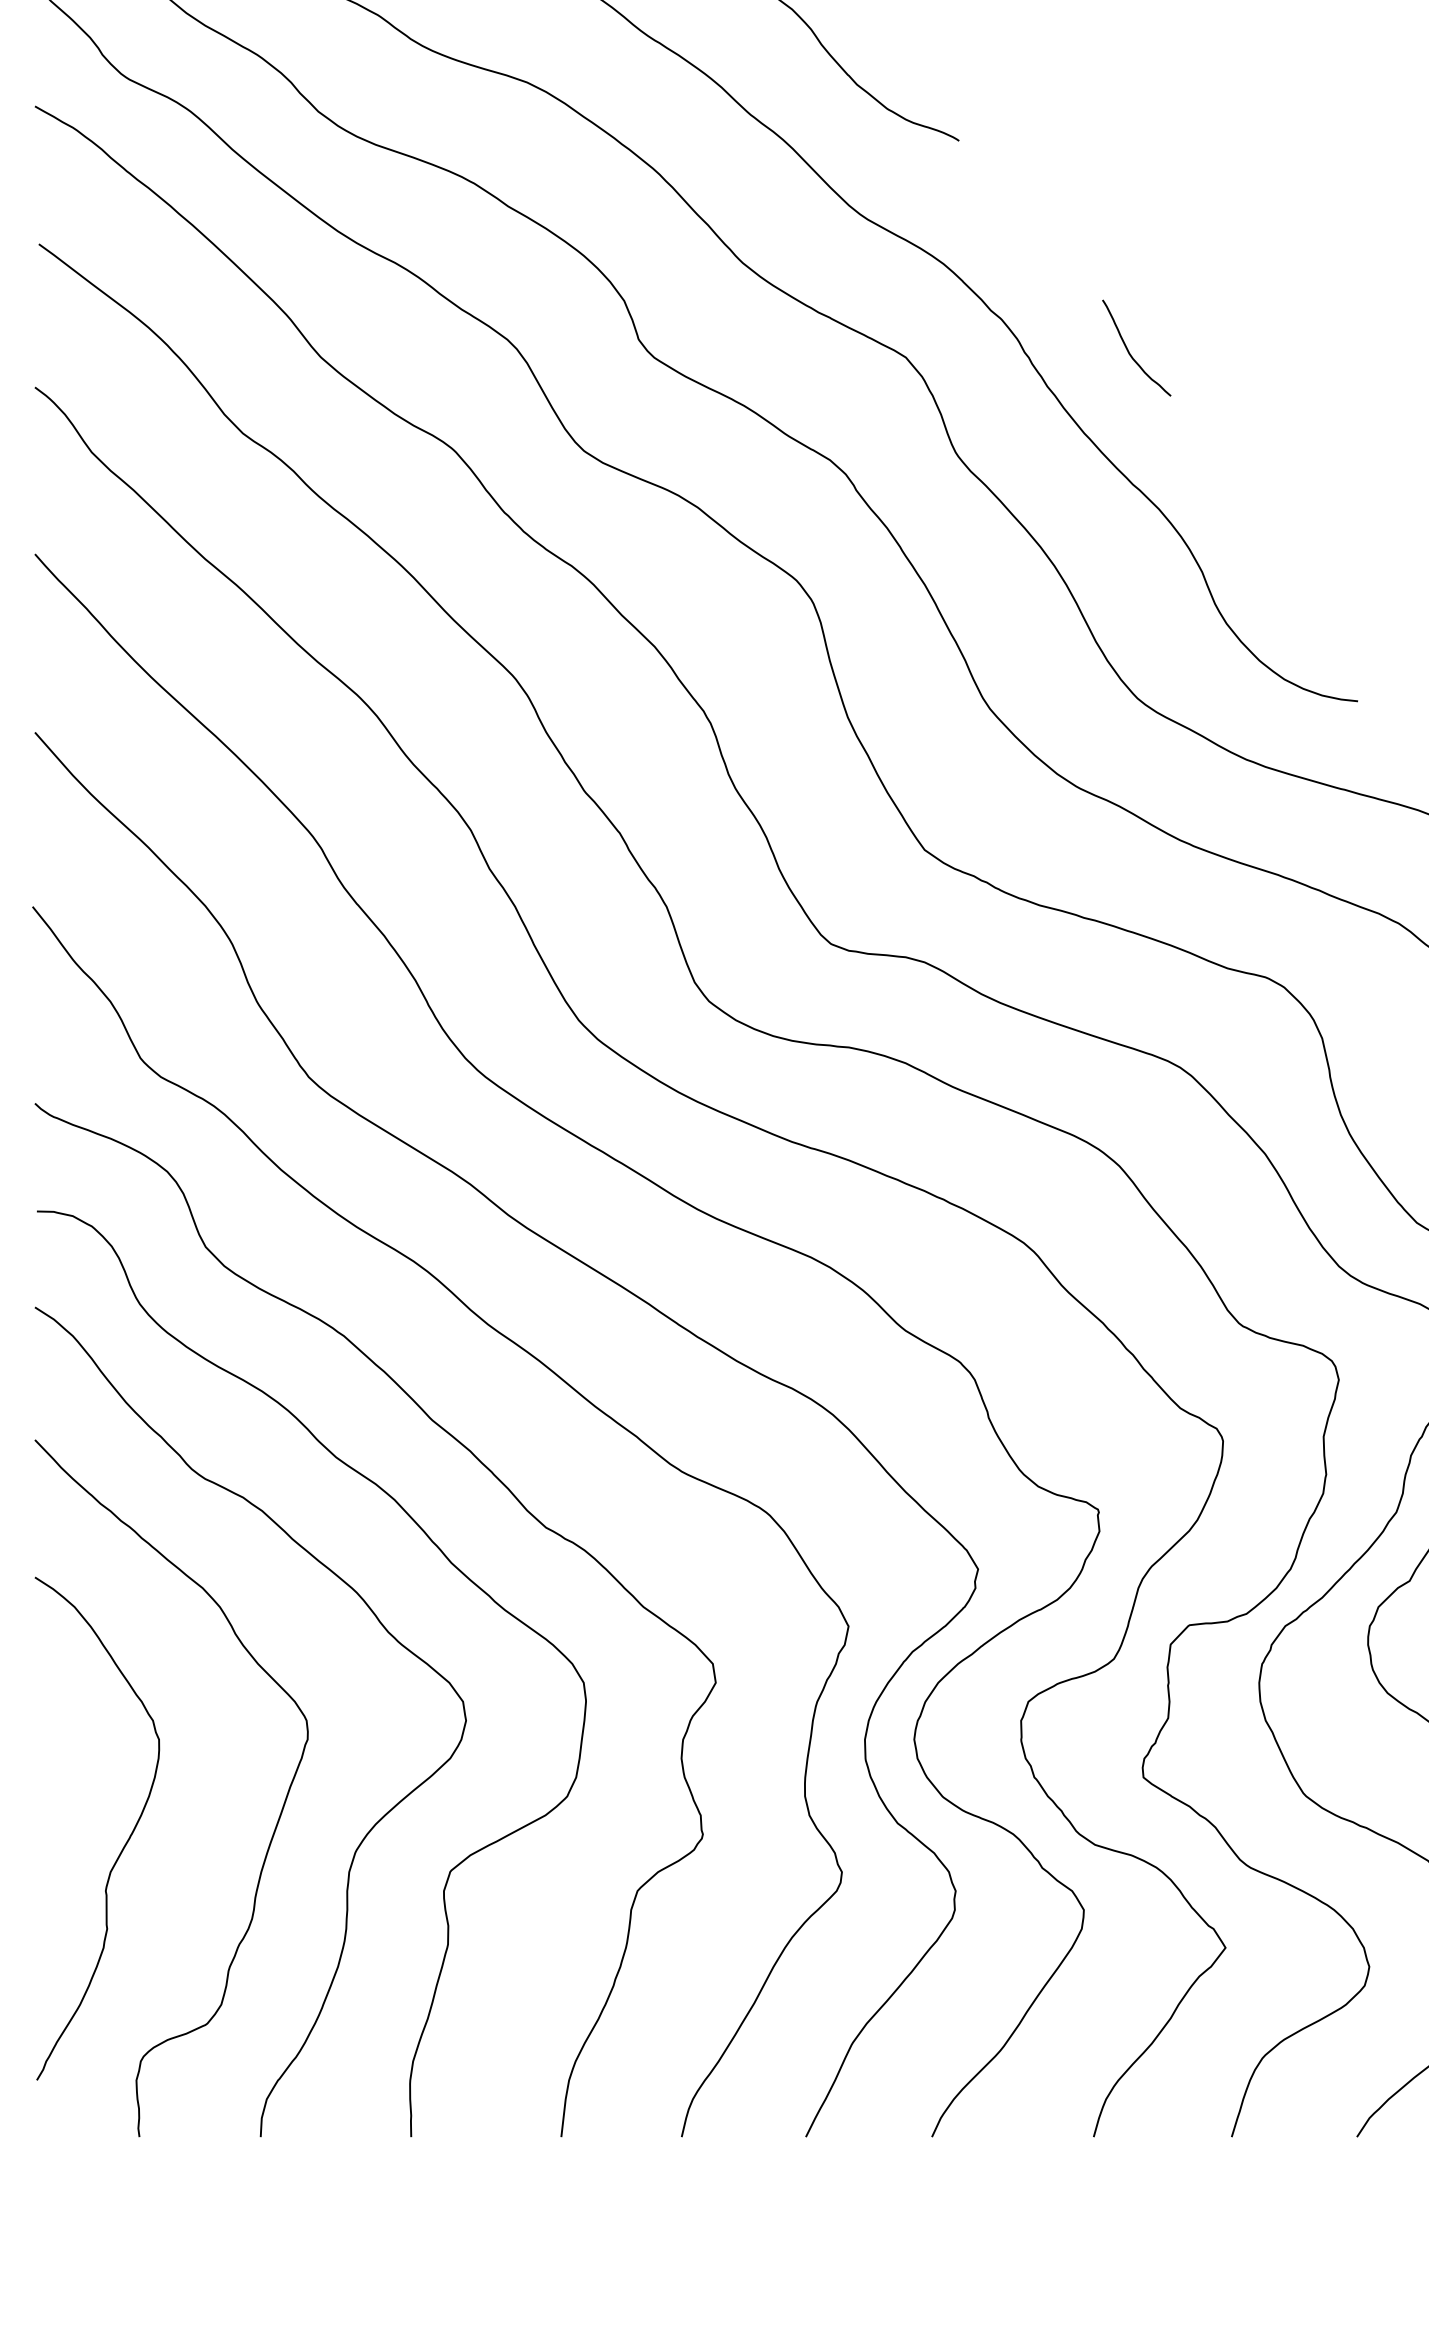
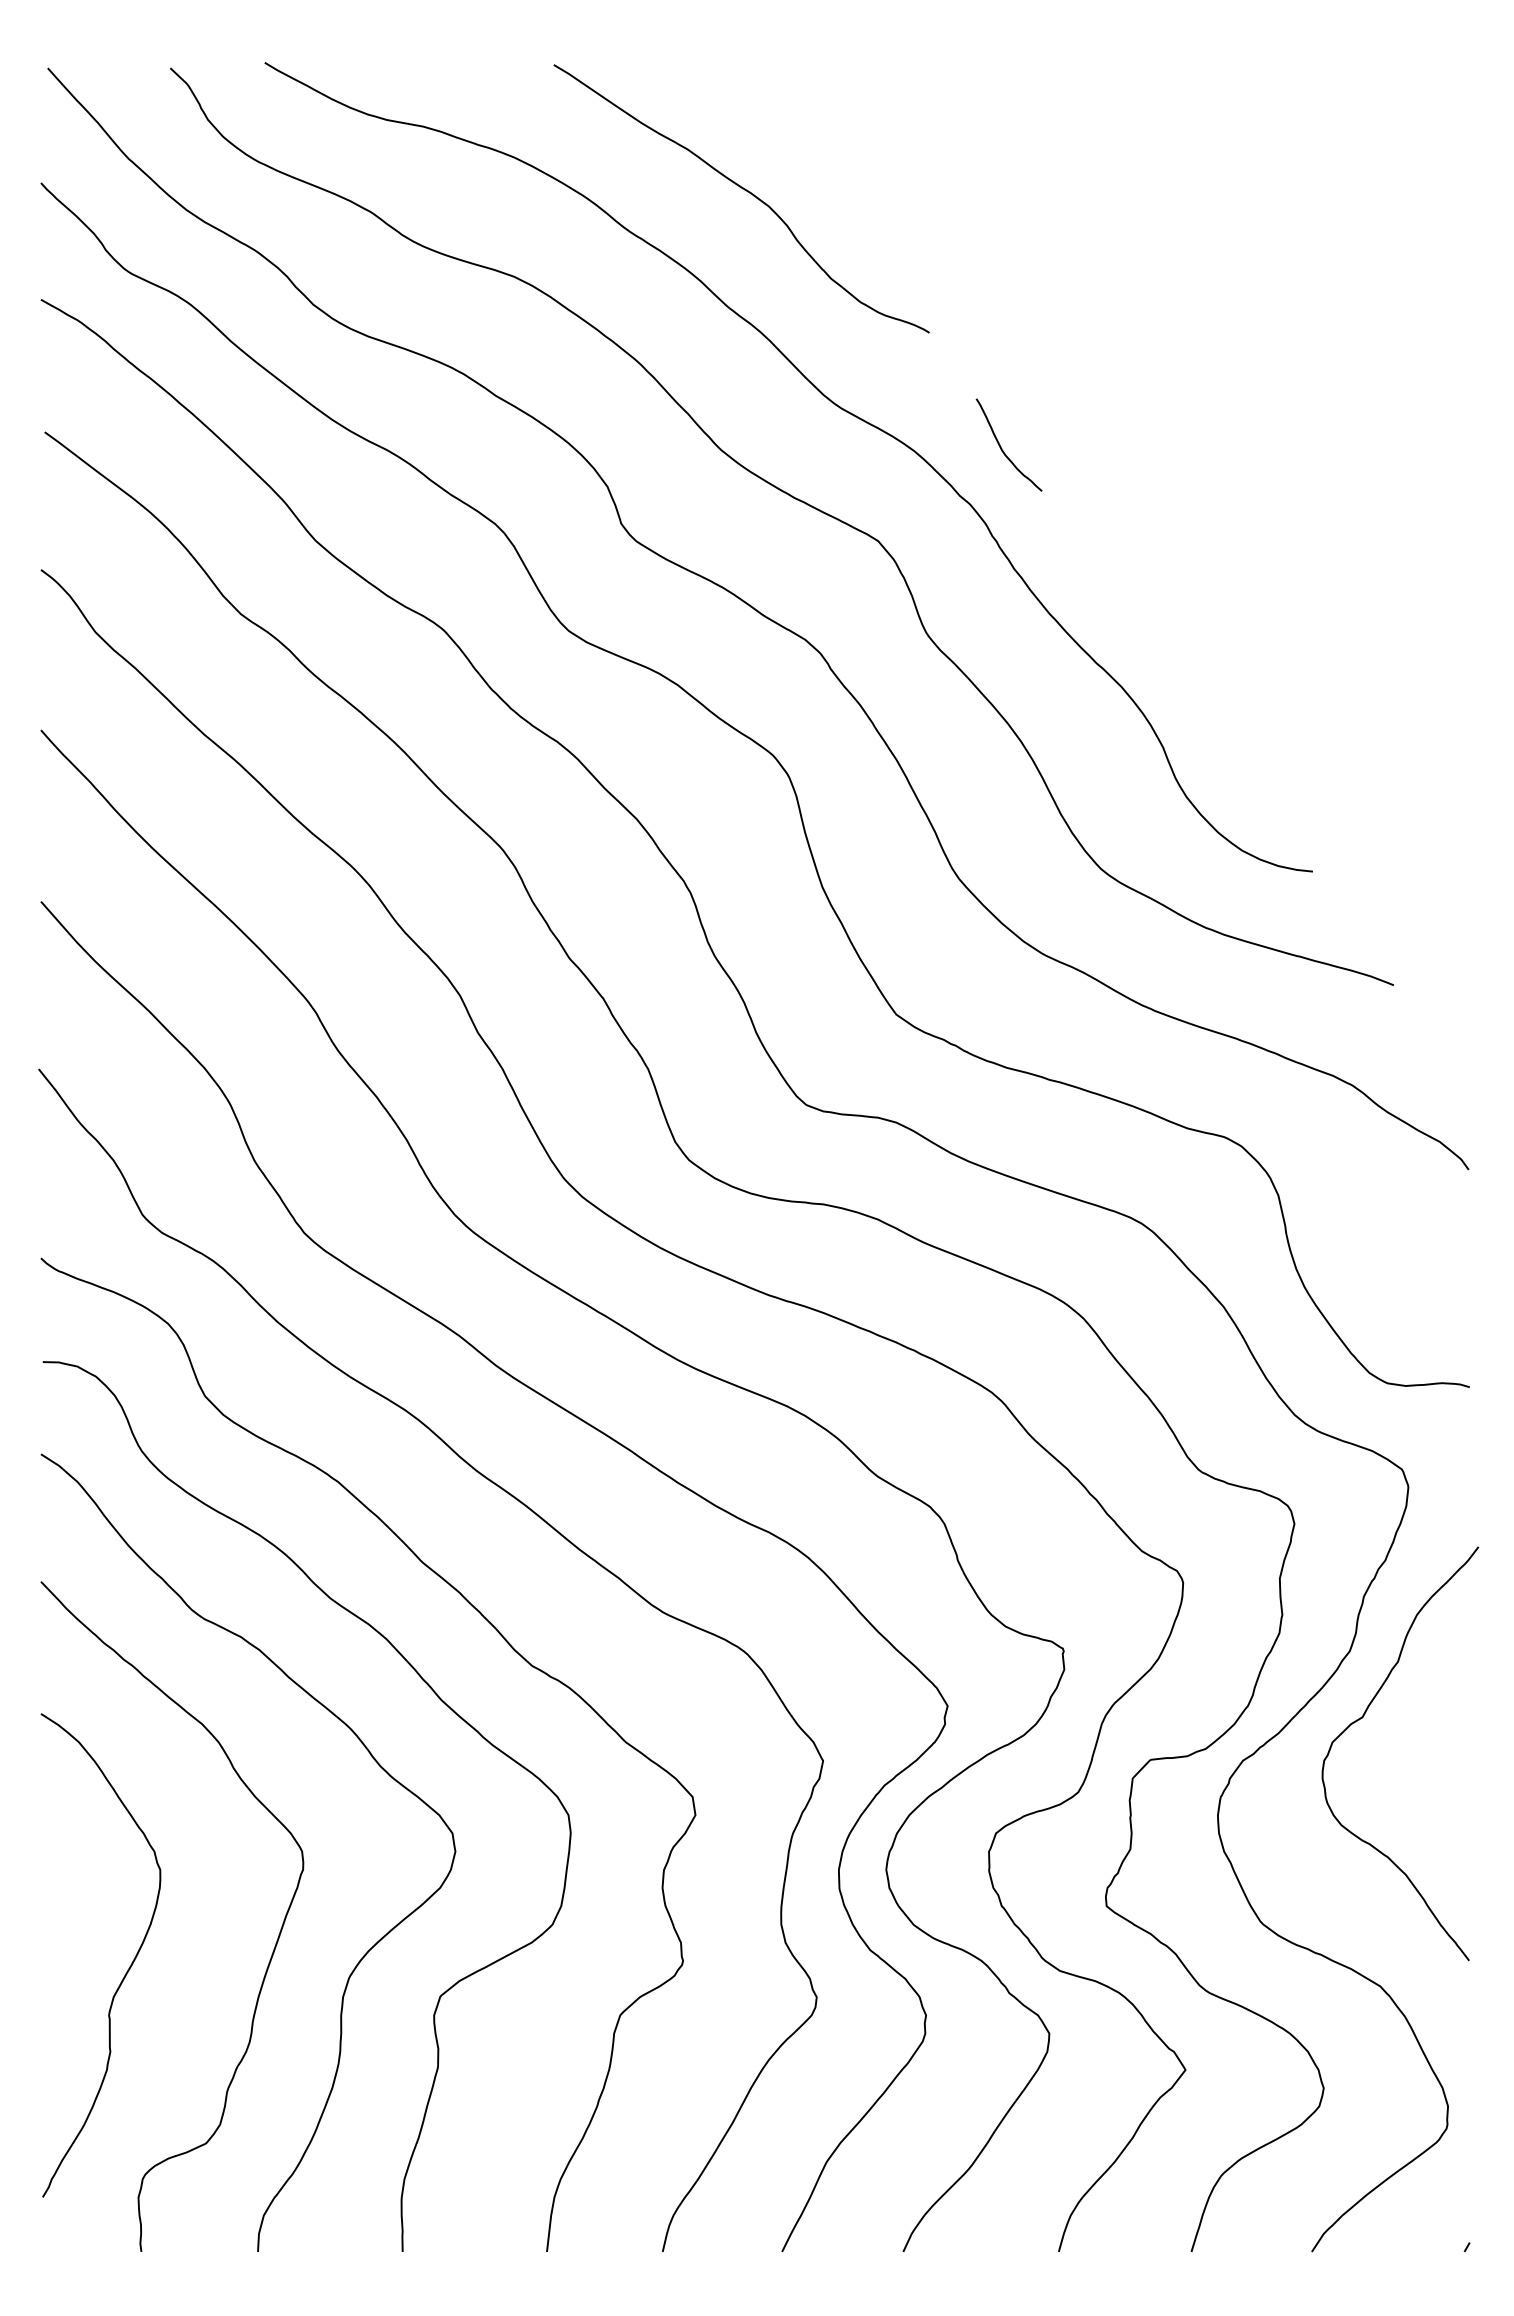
curve: (1129, 351) -> (1002, 448), moved

